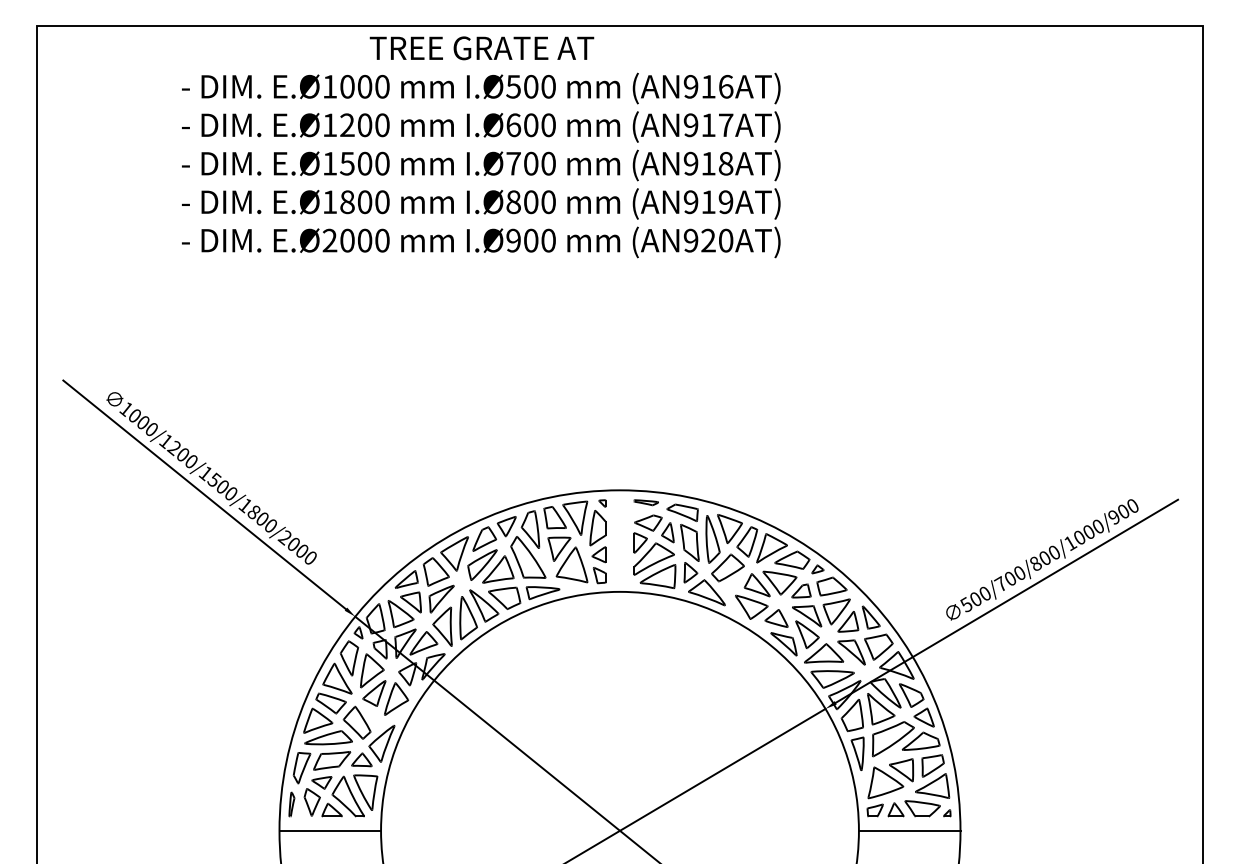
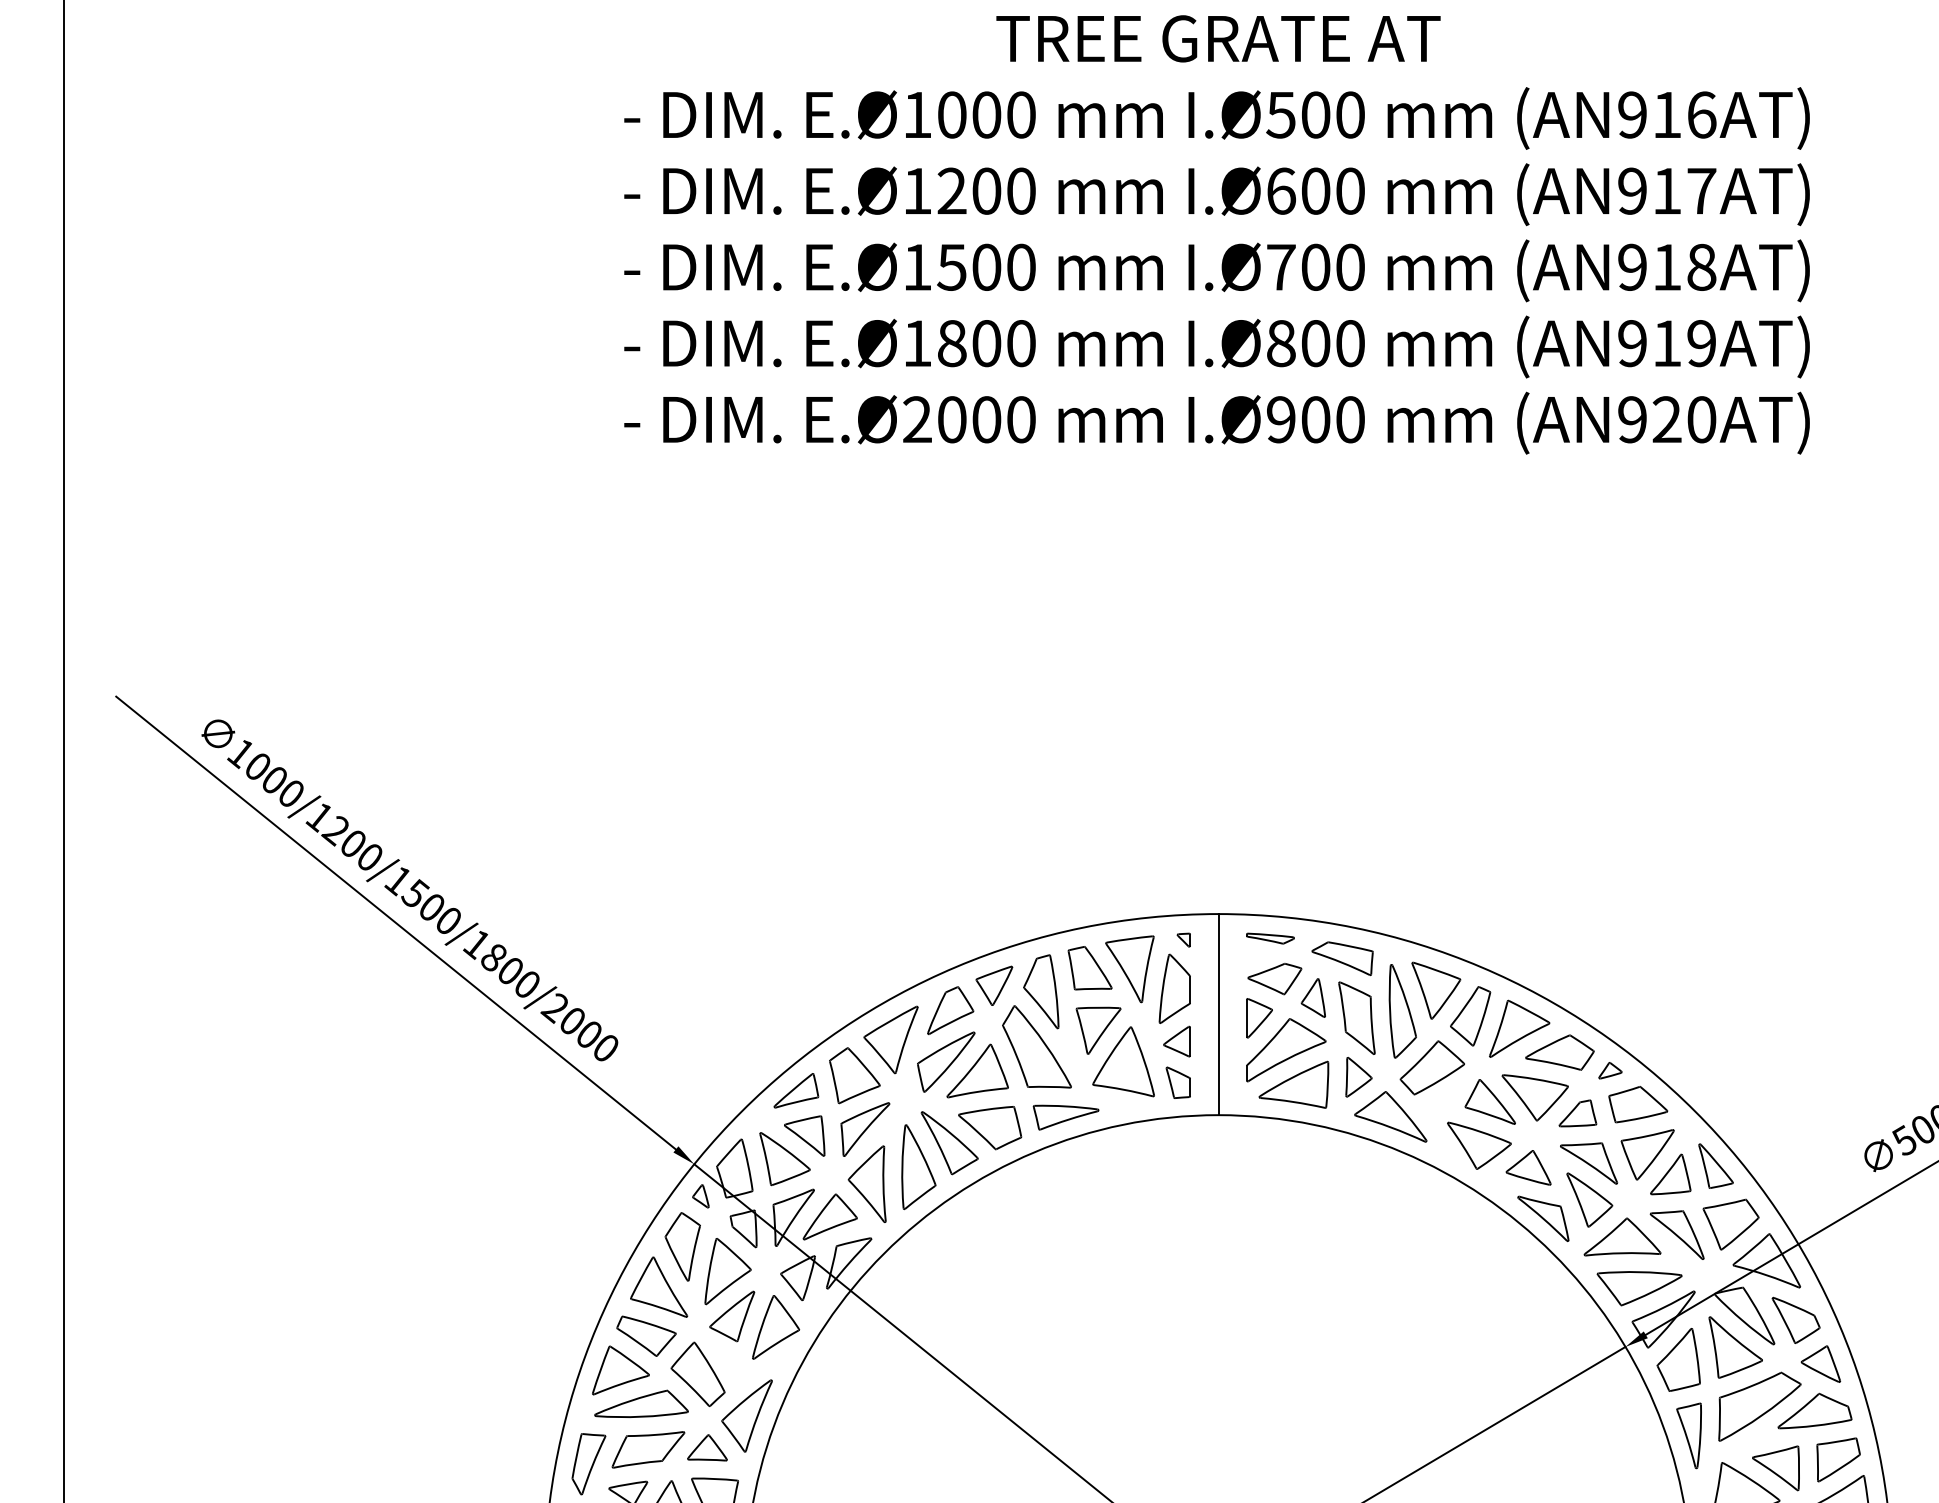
text: (481, 147) -> (1217, 235), moved
line: (619, 540) -> (1217, 1013), added

